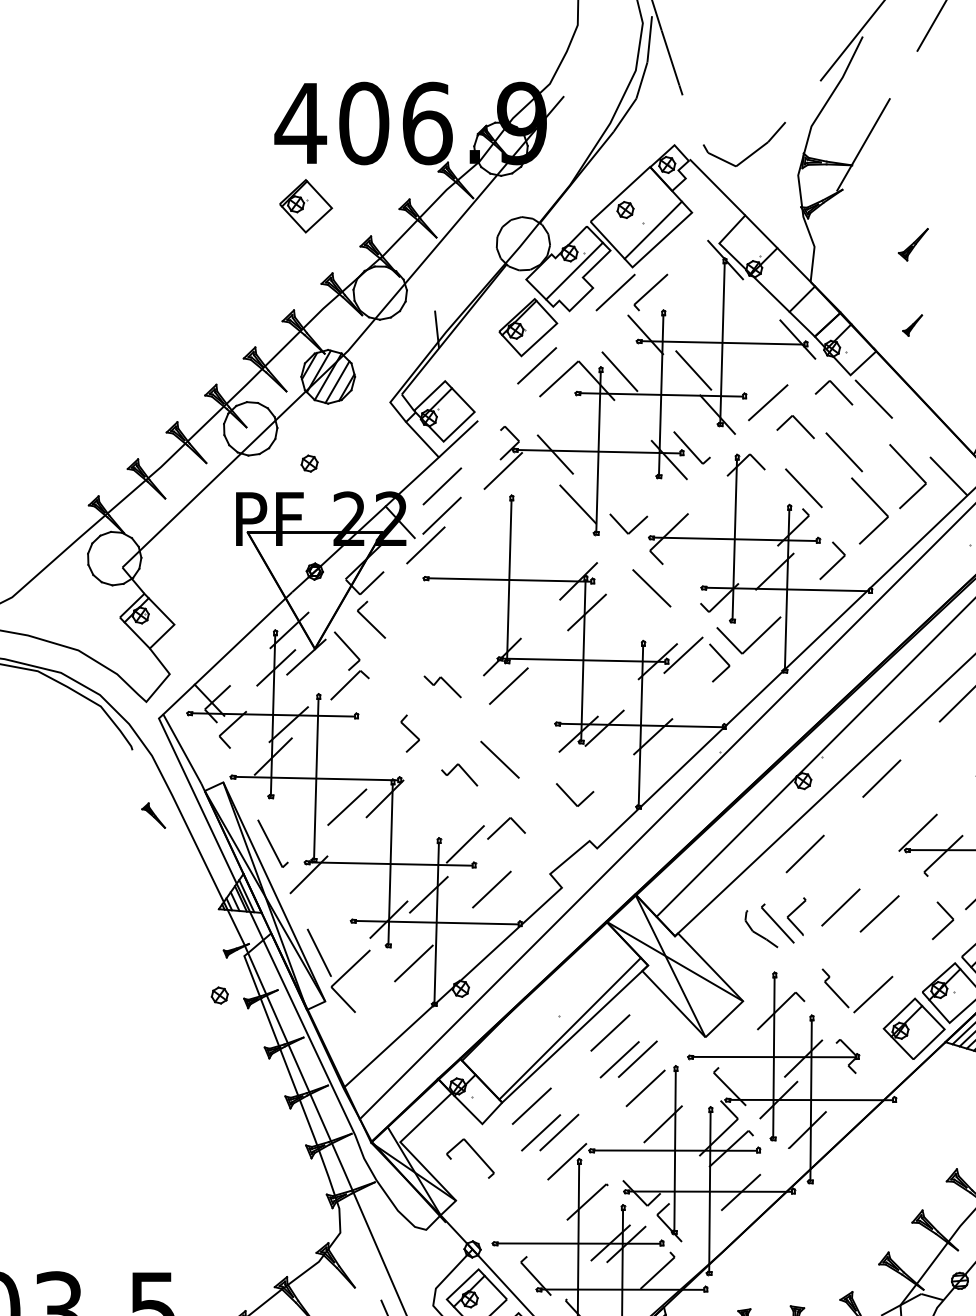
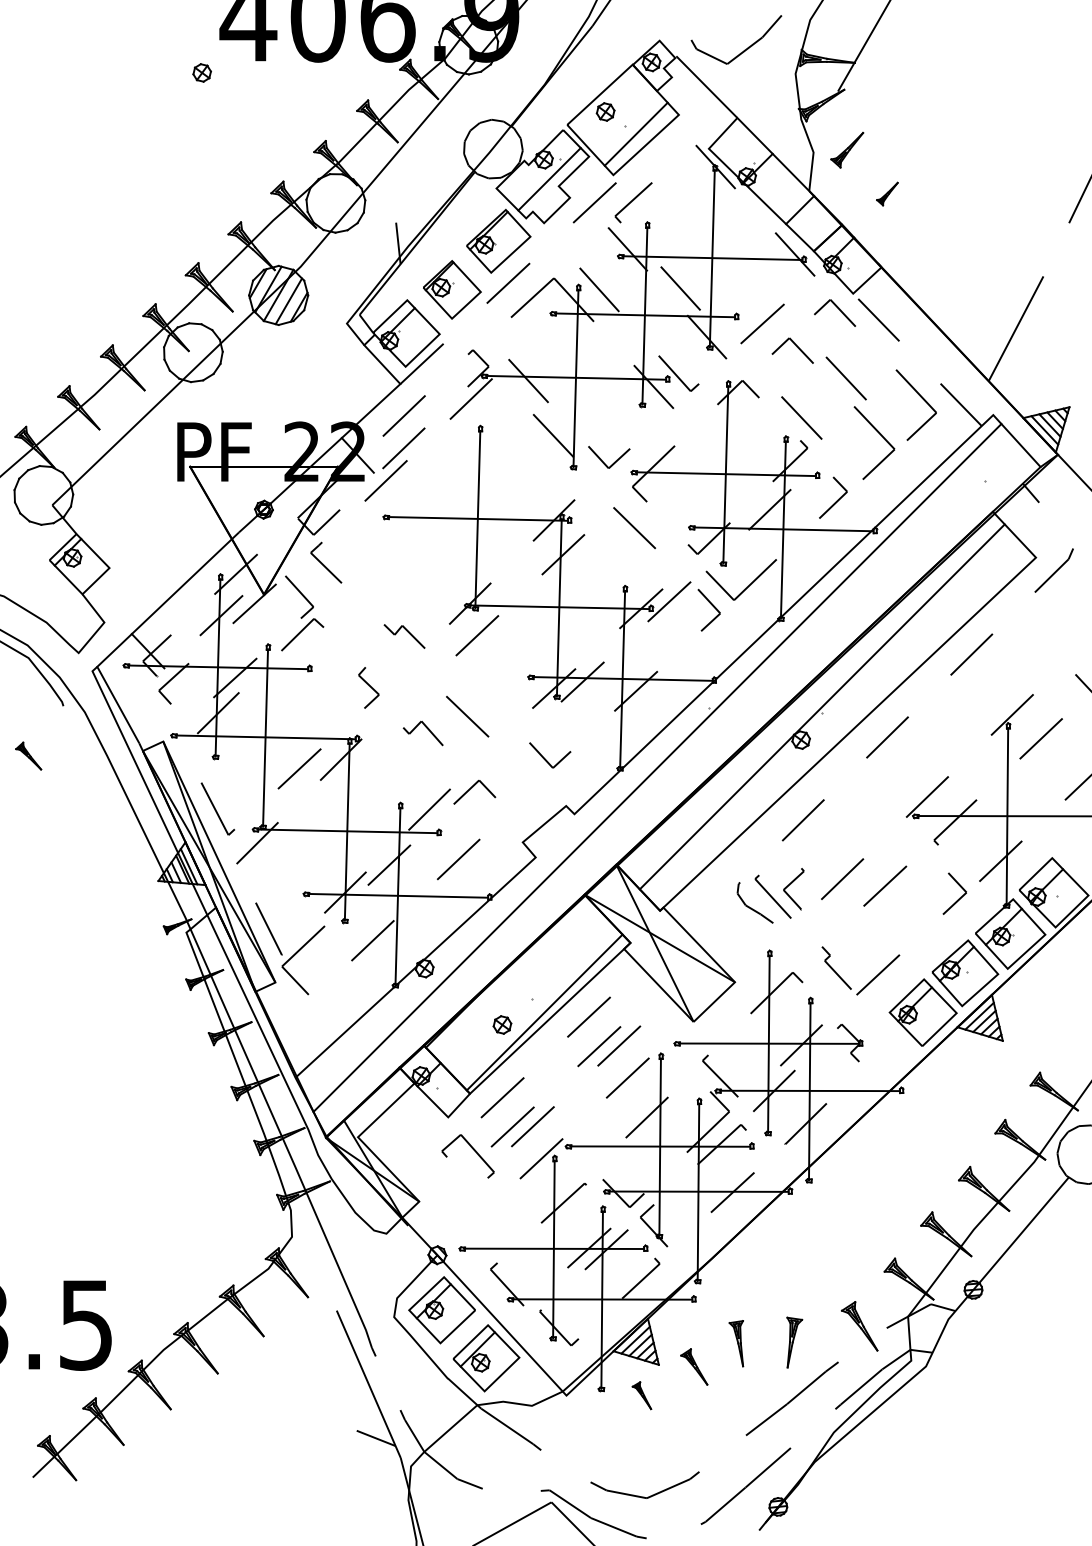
part: (306, 205) -> (452, 289), moved
part: (913, 245) -> (847, 150), moved
part: (912, 325) -> (887, 193), moved
part: (308, 463) -> (201, 72), moved
part: (153, 815) -> (28, 755), moved
part: (219, 995) -> (502, 1024), moved
part: (475, 1153) -> (473, 1150), moved

